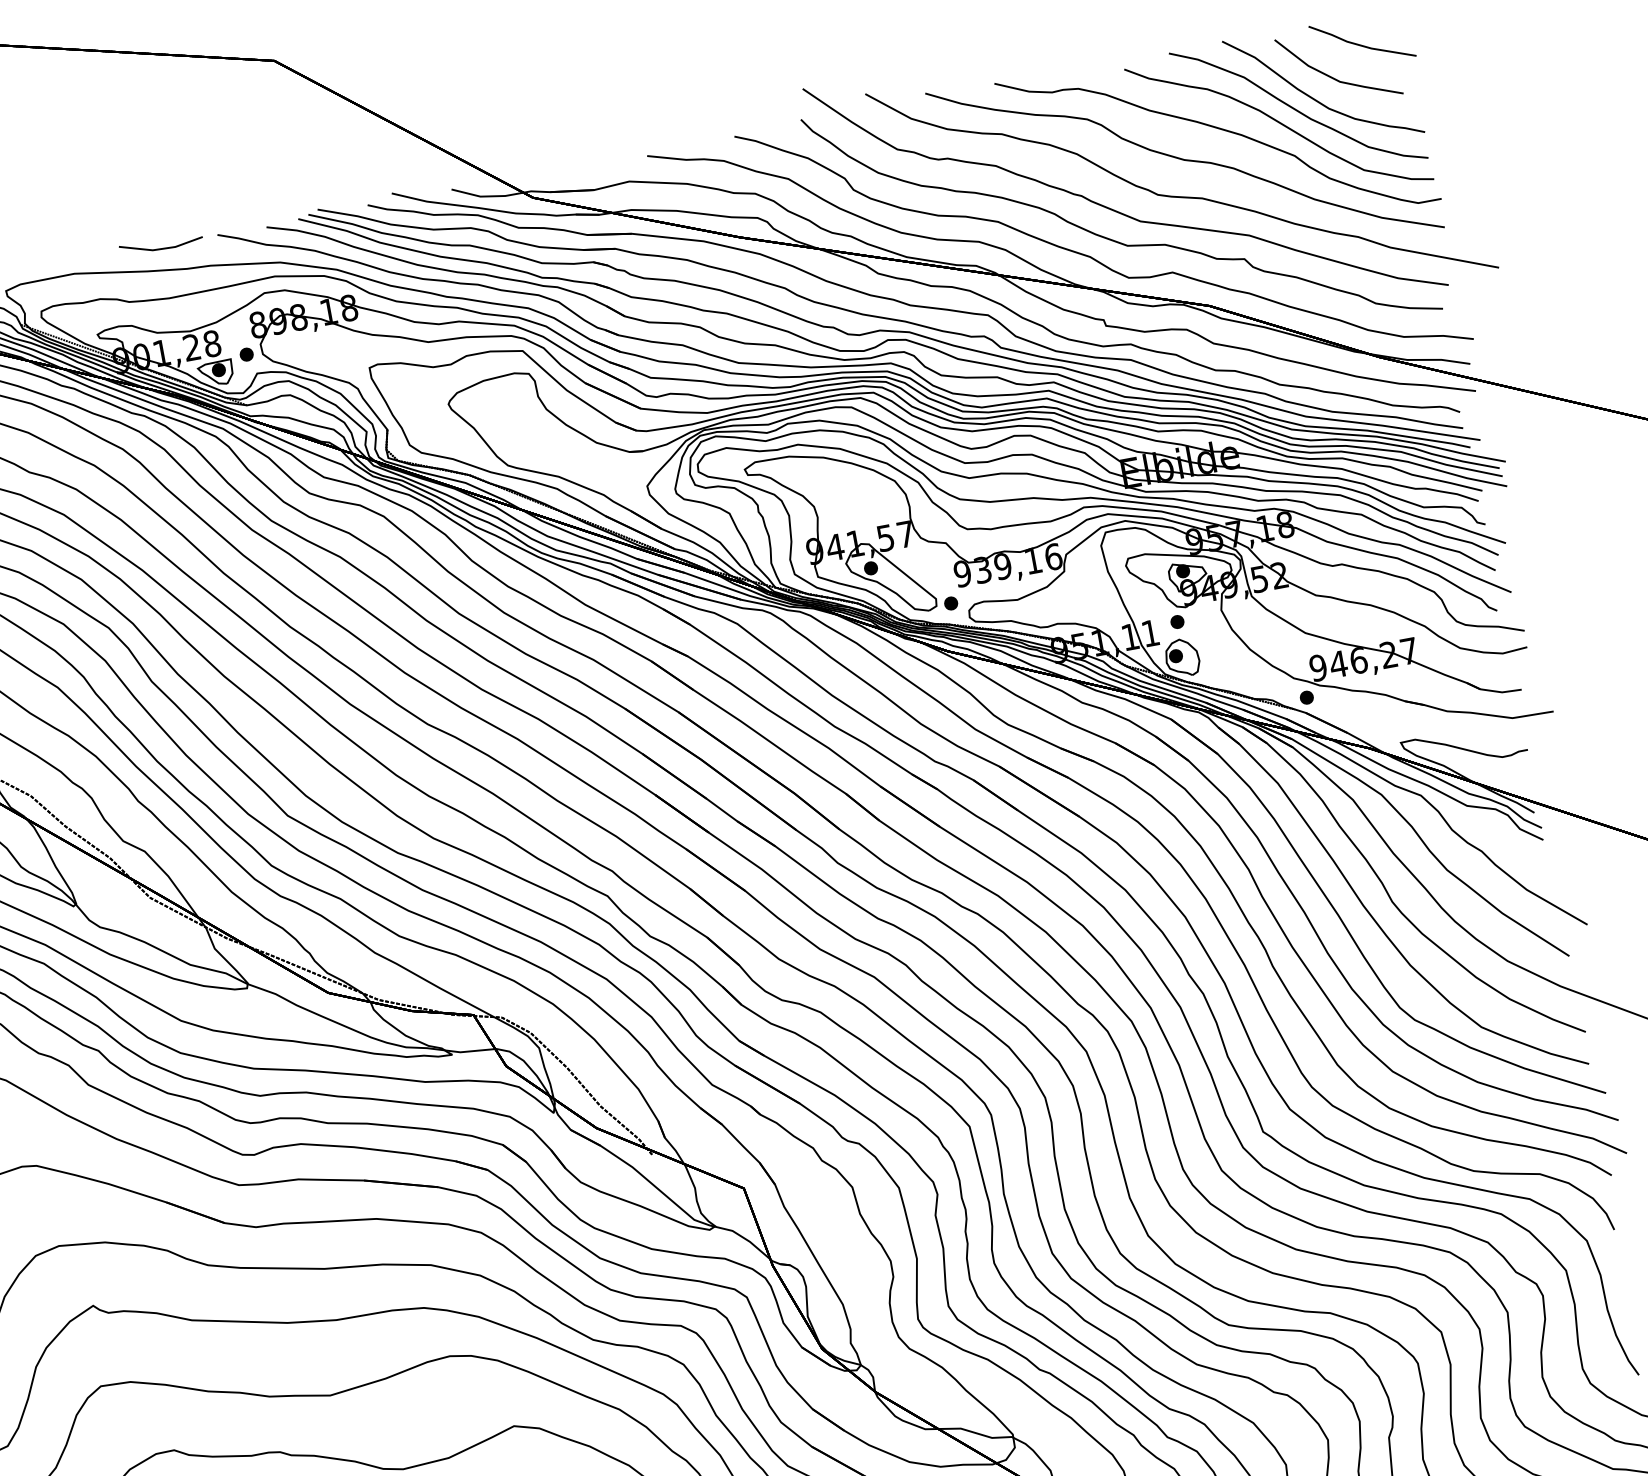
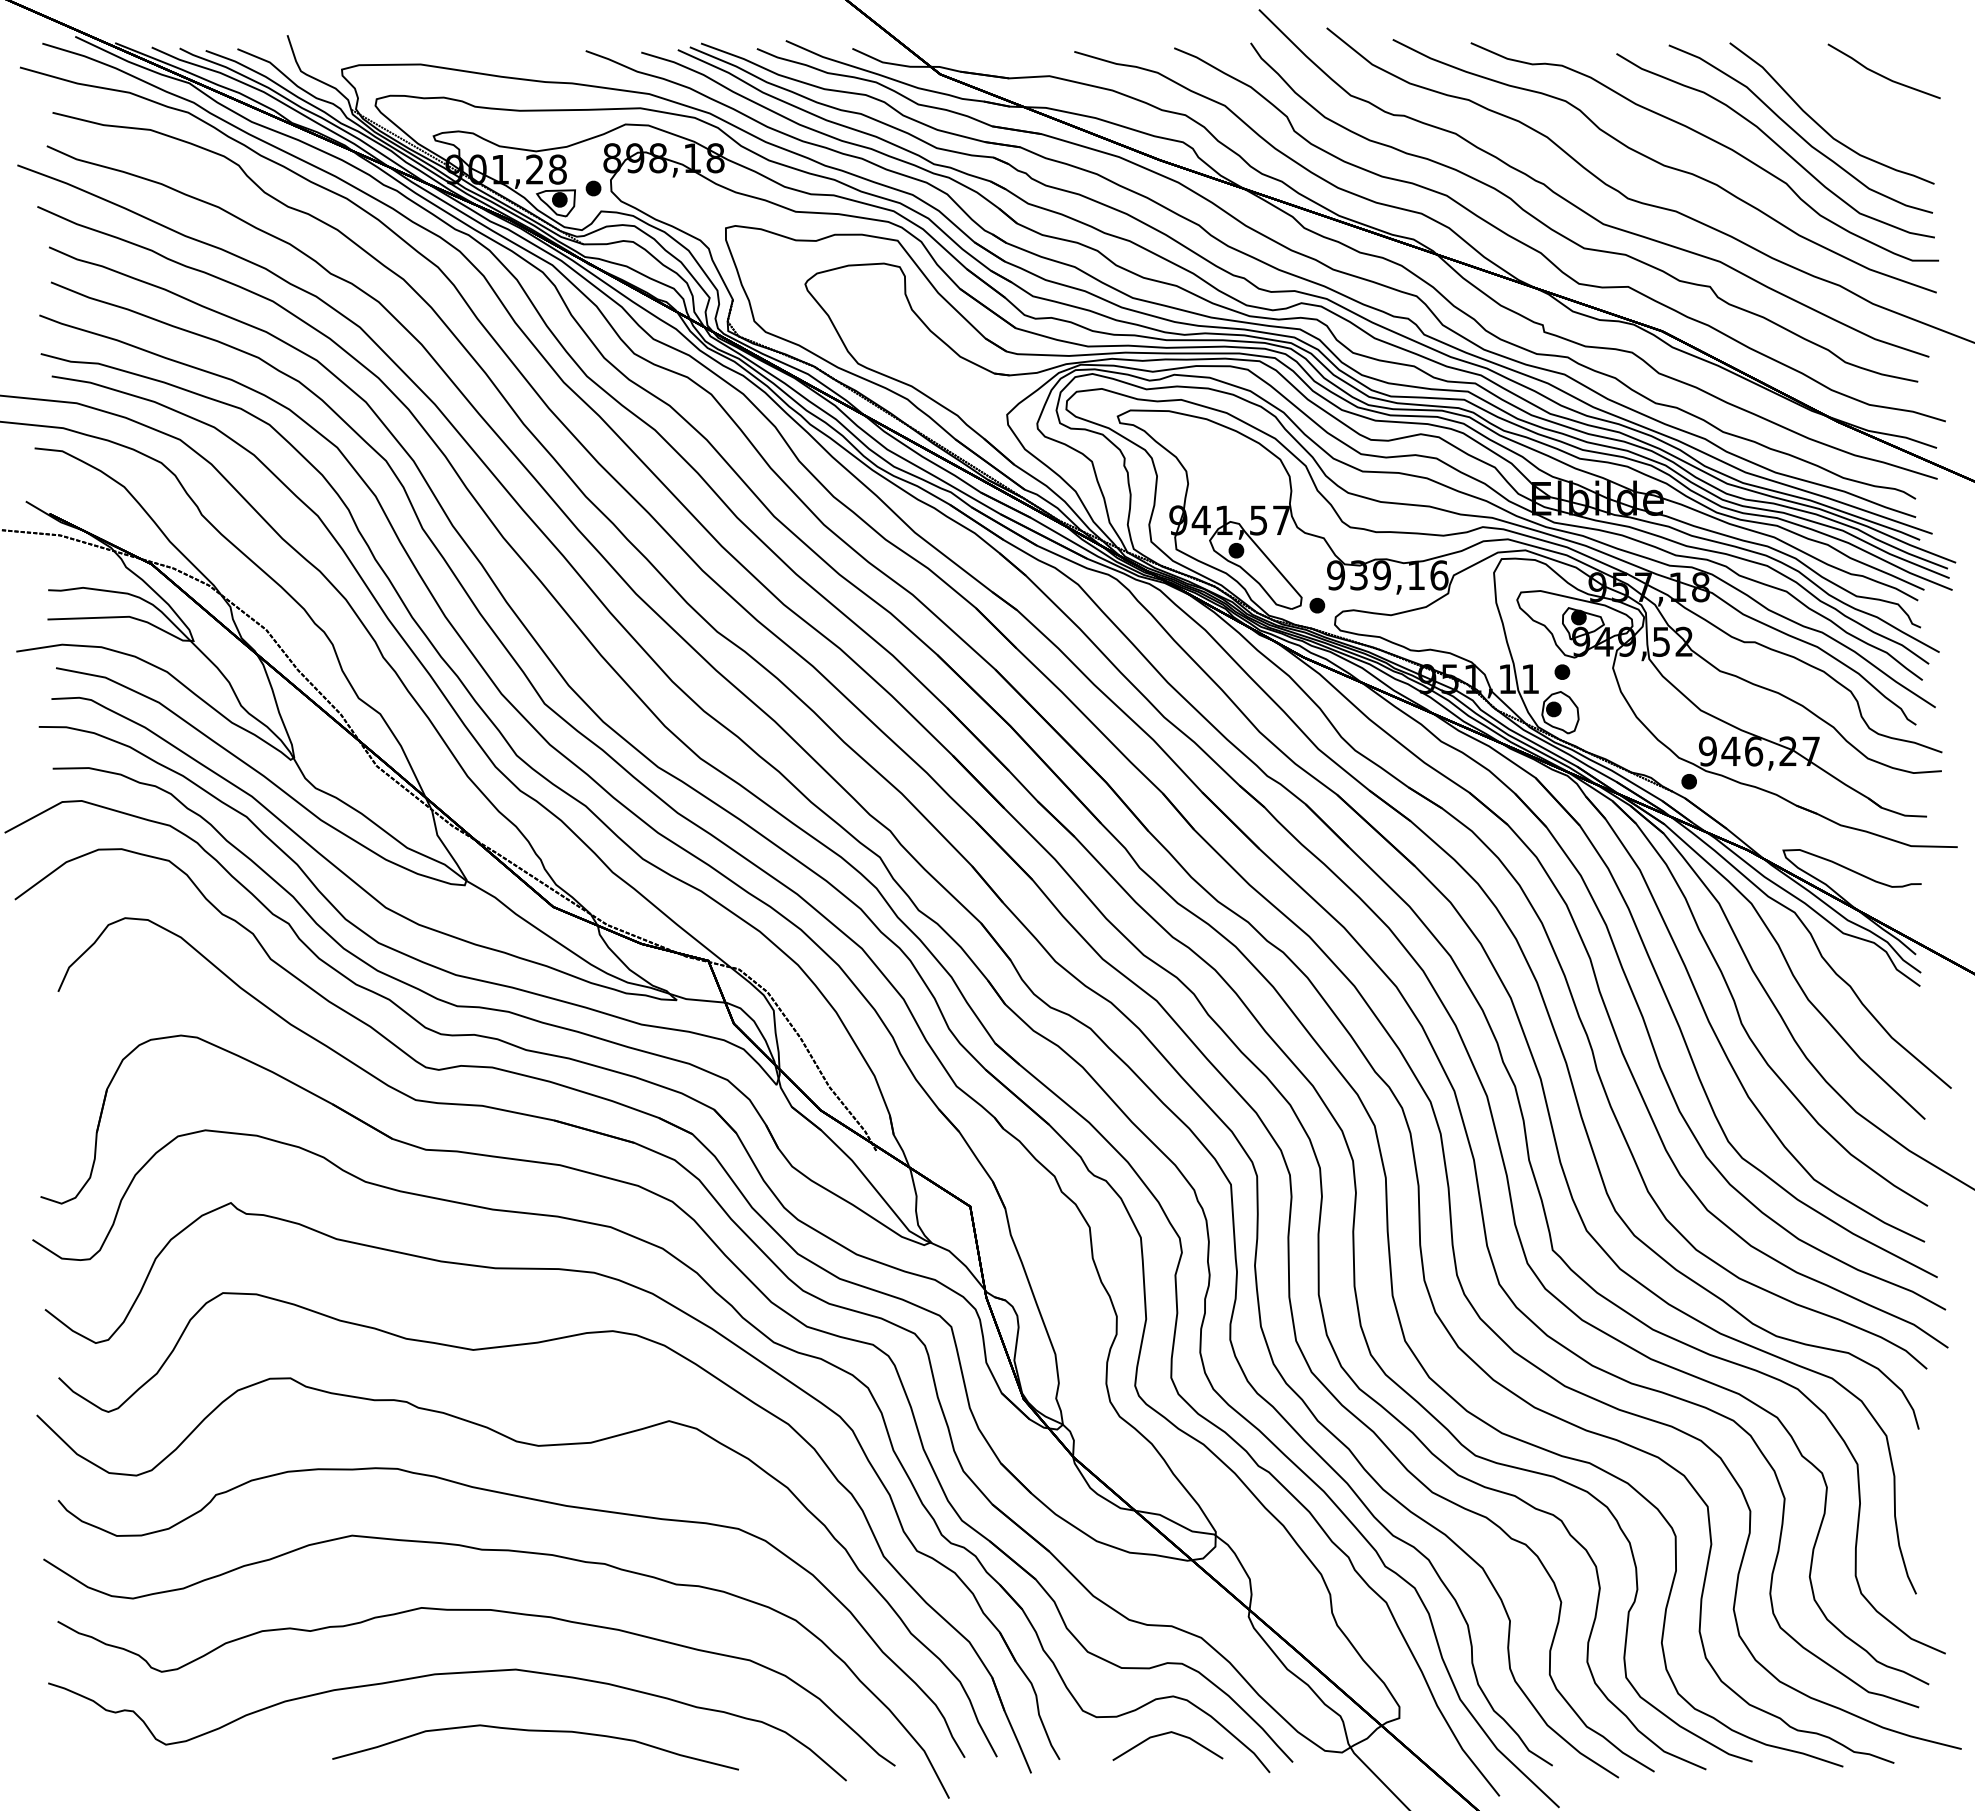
part: (1334, 77) -> (1845, 105), removed
line: (161, 248) -> (521, 54), removed

